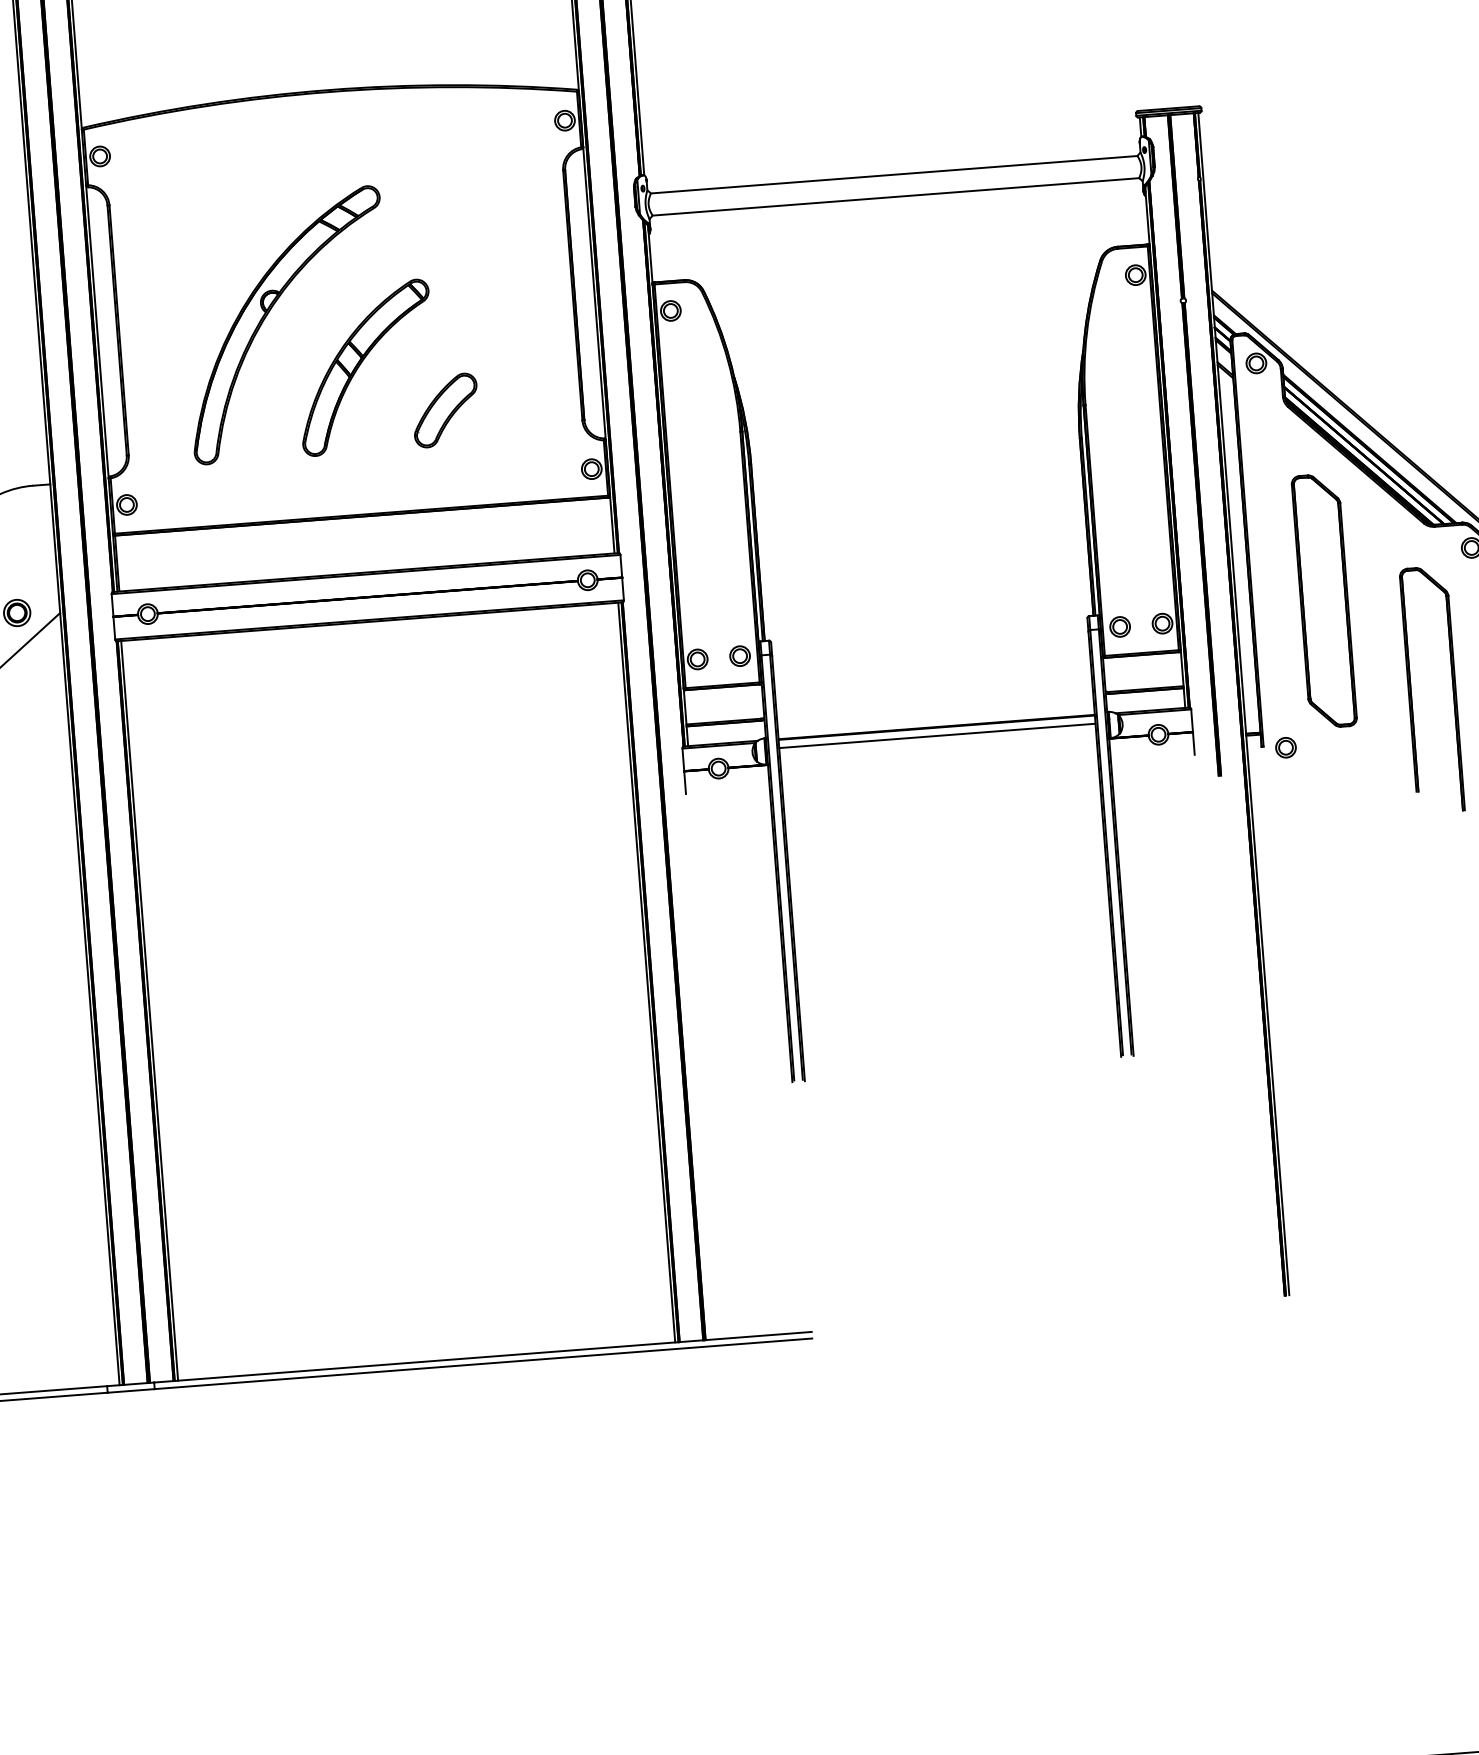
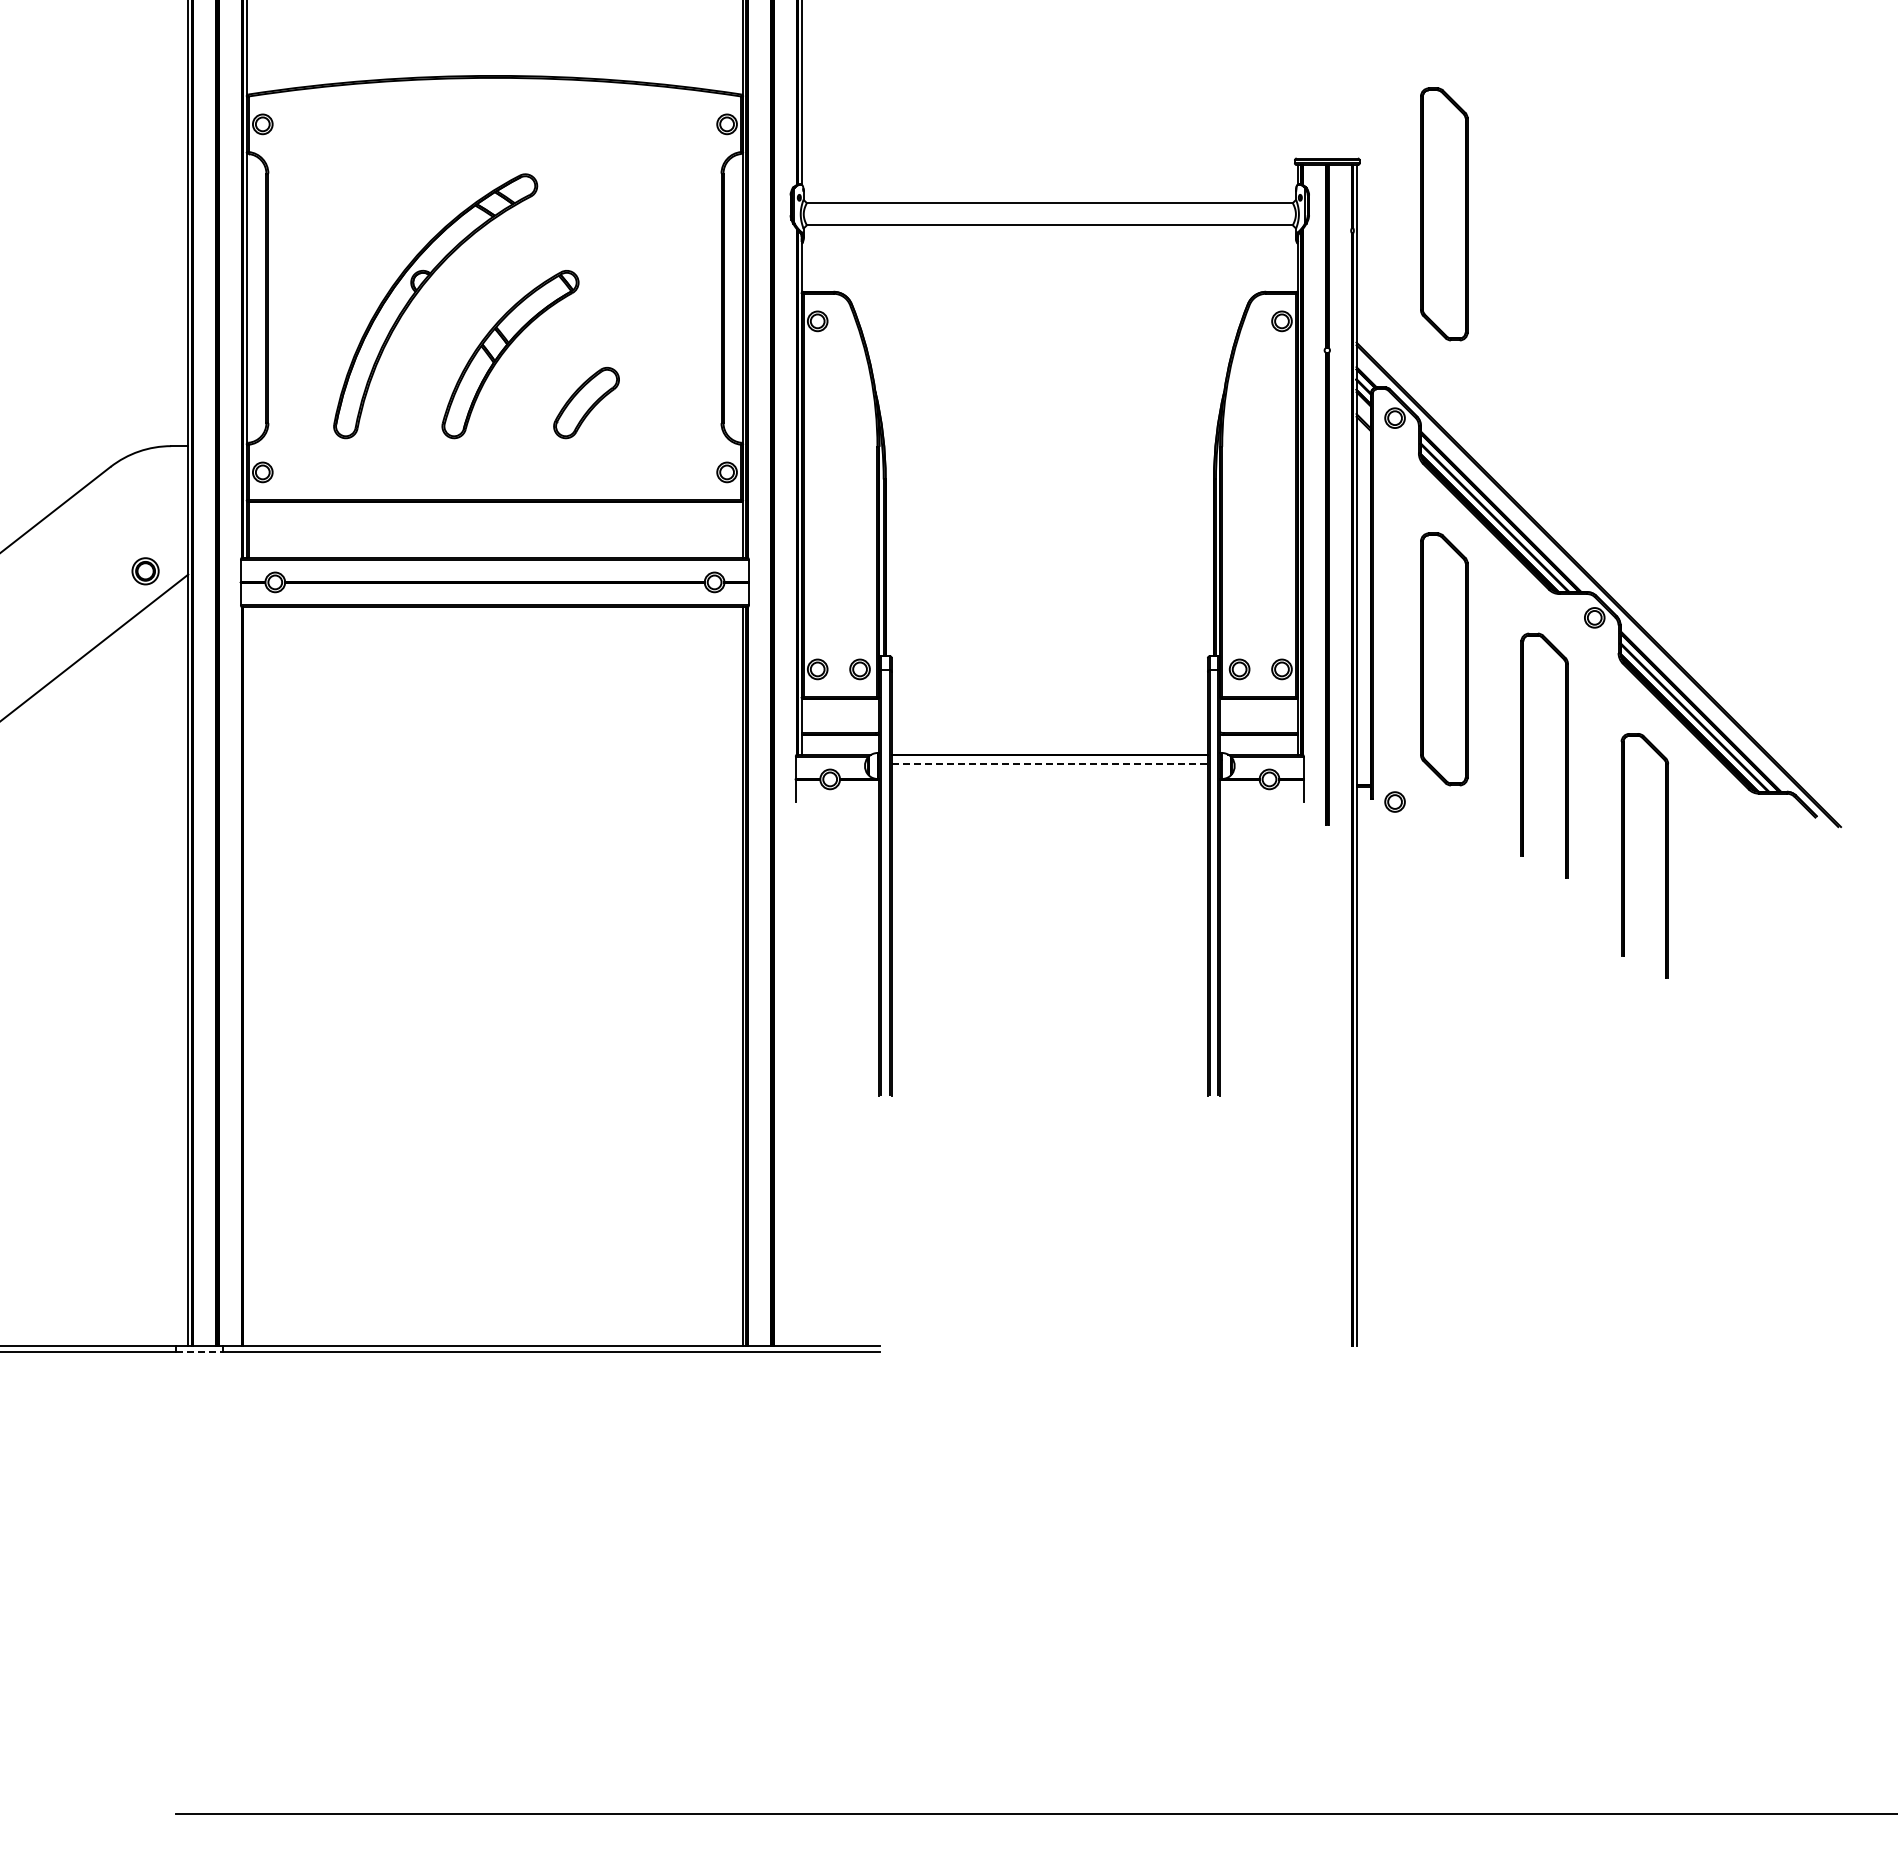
part: (1290, 155) -> (1444, 214), added
line: (937, 735) -> (1049, 763), solid -> dashed
line: (149, 1010) -> (246, 976), removed
line: (131, 1391) -> (199, 1352), solid -> dashed

